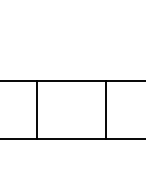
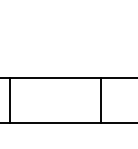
line: (37, 109) -> (10, 99), moved
line: (105, 109) -> (100, 99), moved

